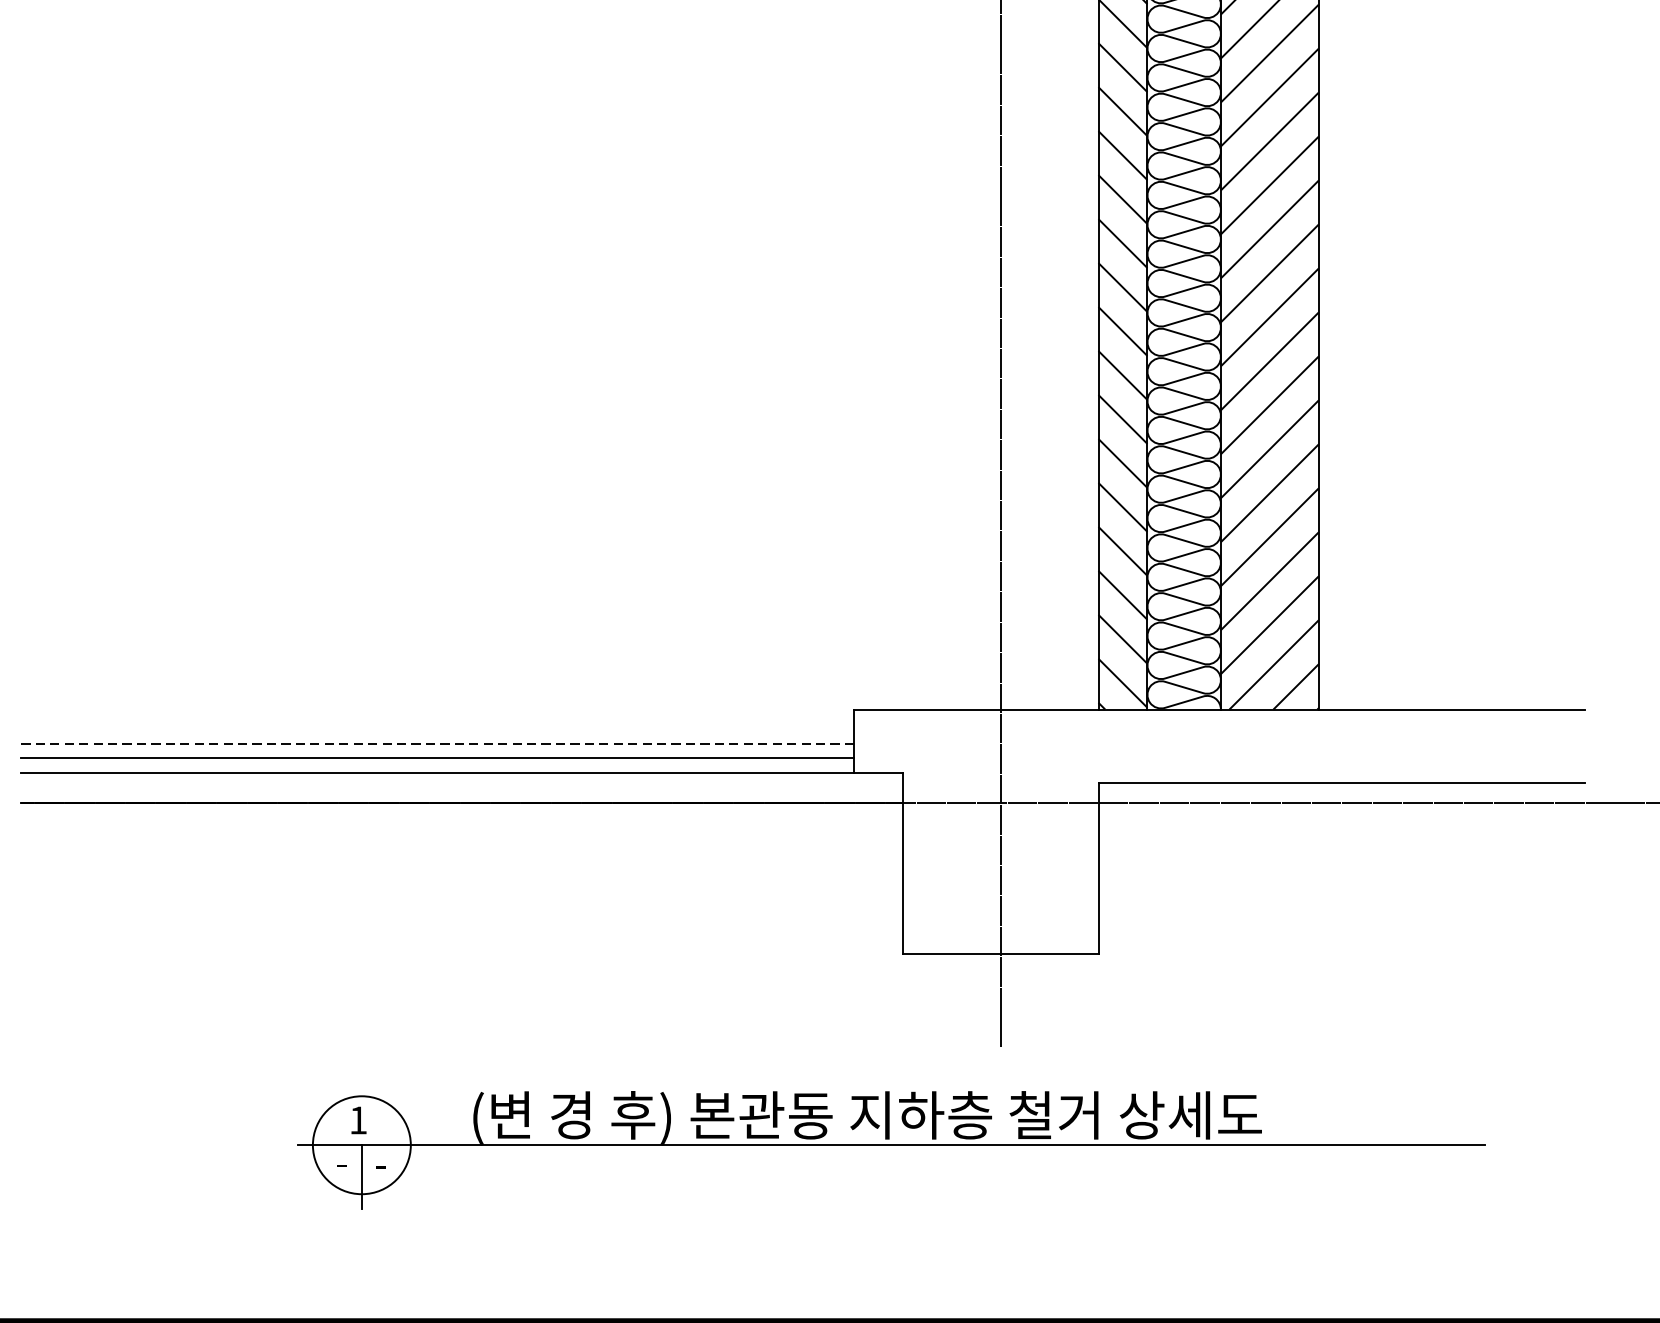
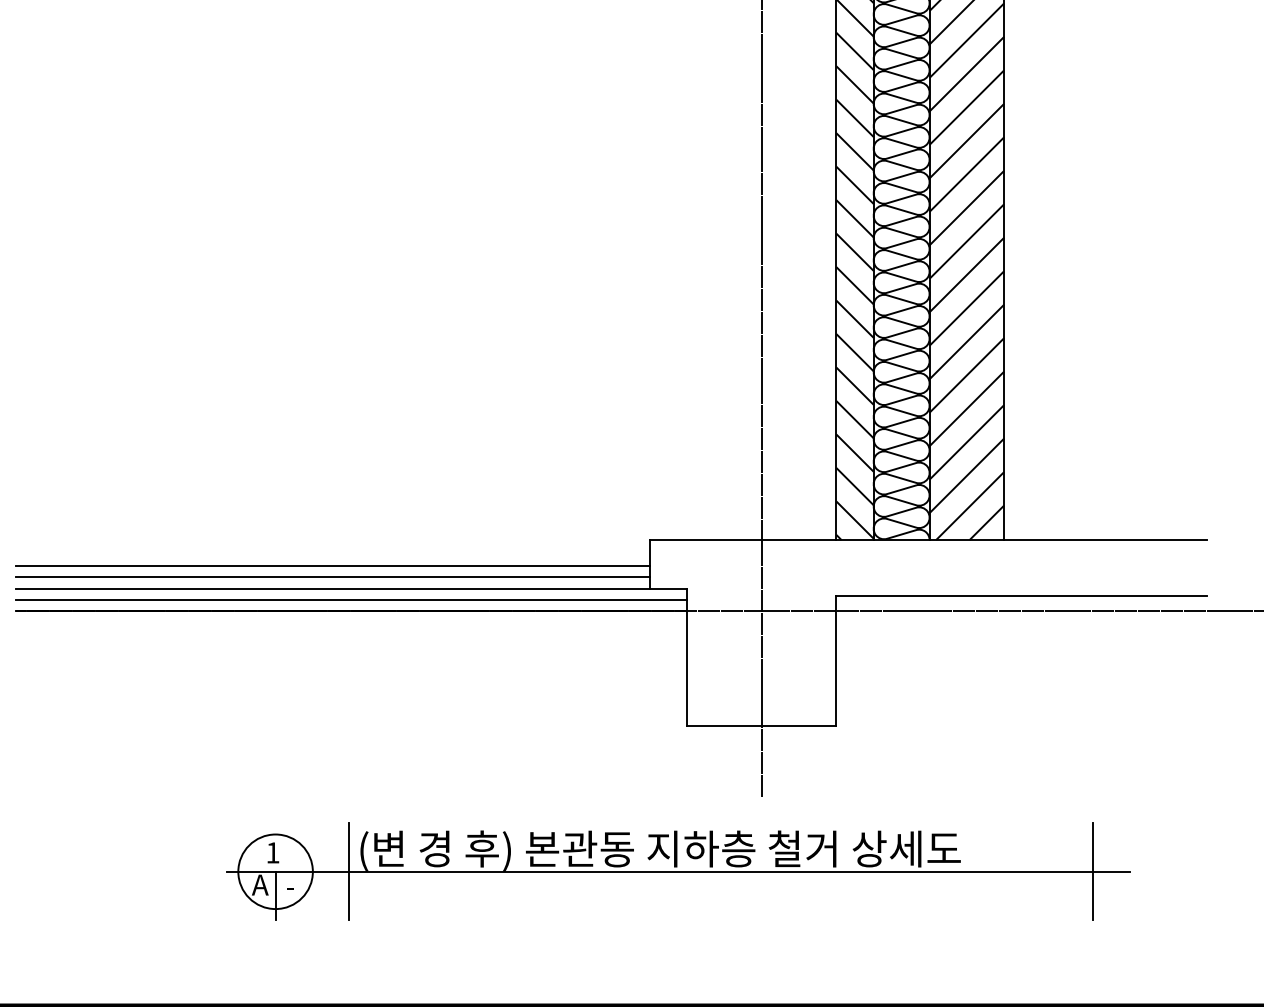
line: (437, 744) -> (333, 566), dashed -> solid
line: (461, 787) -> (351, 599), added
line: (458, 1144) -> (349, 871), added
line: (1436, 1144) -> (1093, 871), added
text: (342, 1161) -> (260, 884), - -> A

